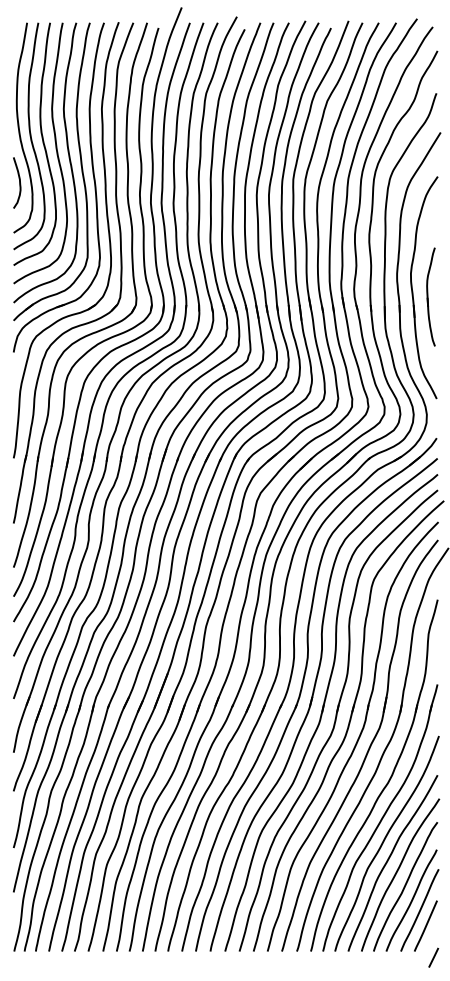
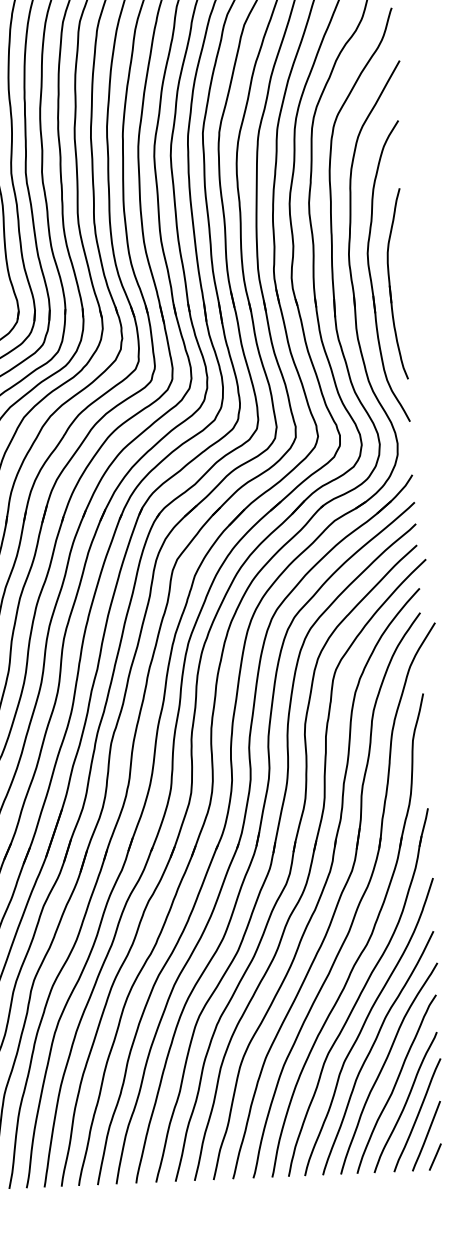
part: (430, 296) -> (395, 283), size x1.43
line: (433, 957) -> (435, 1156), moved

